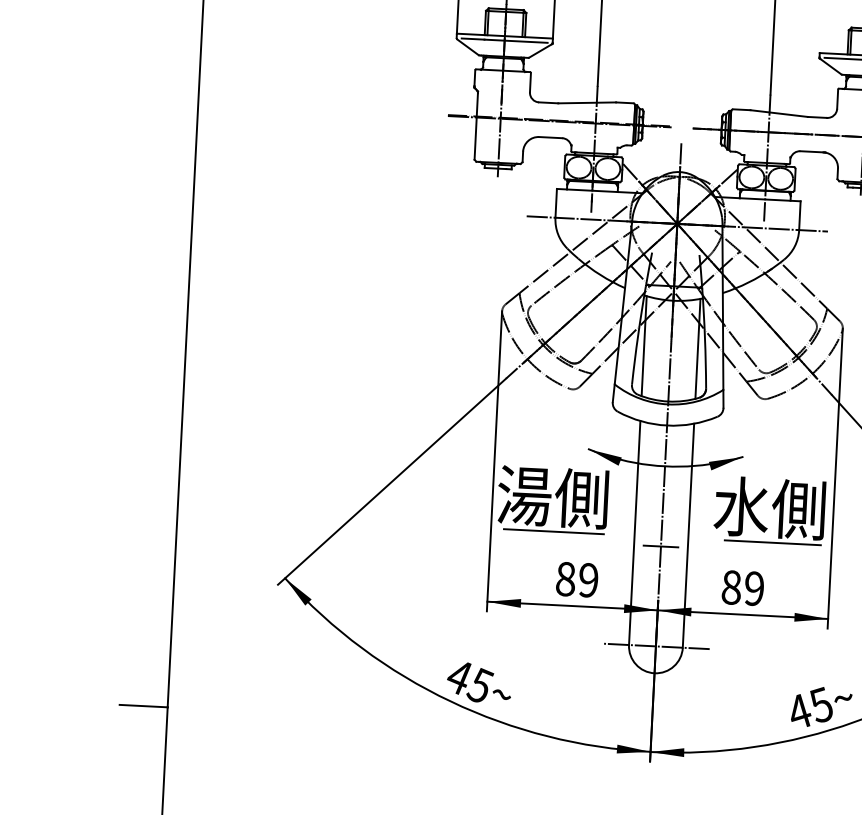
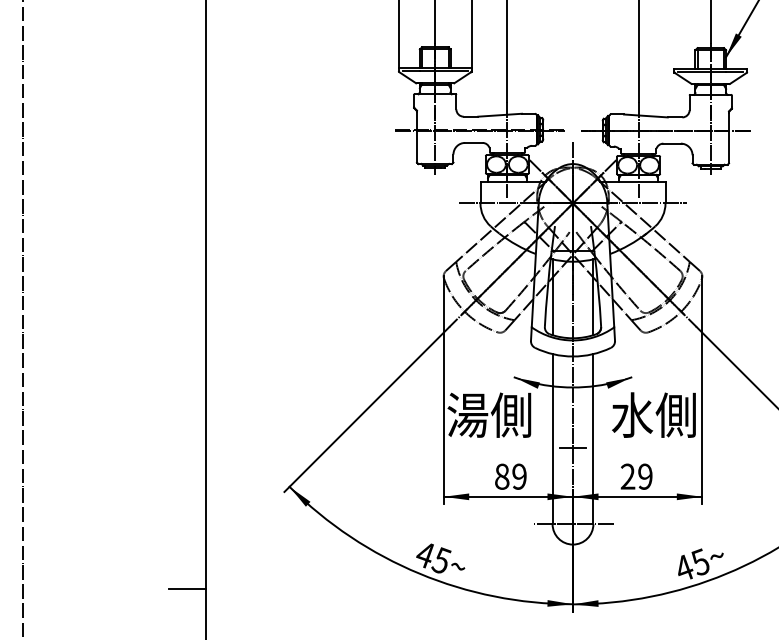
line: (554, 532) -> (491, 441), removed
line: (772, 543) -> (657, 441), removed
text: (730, 587) -> (627, 476), 89 -> 29

